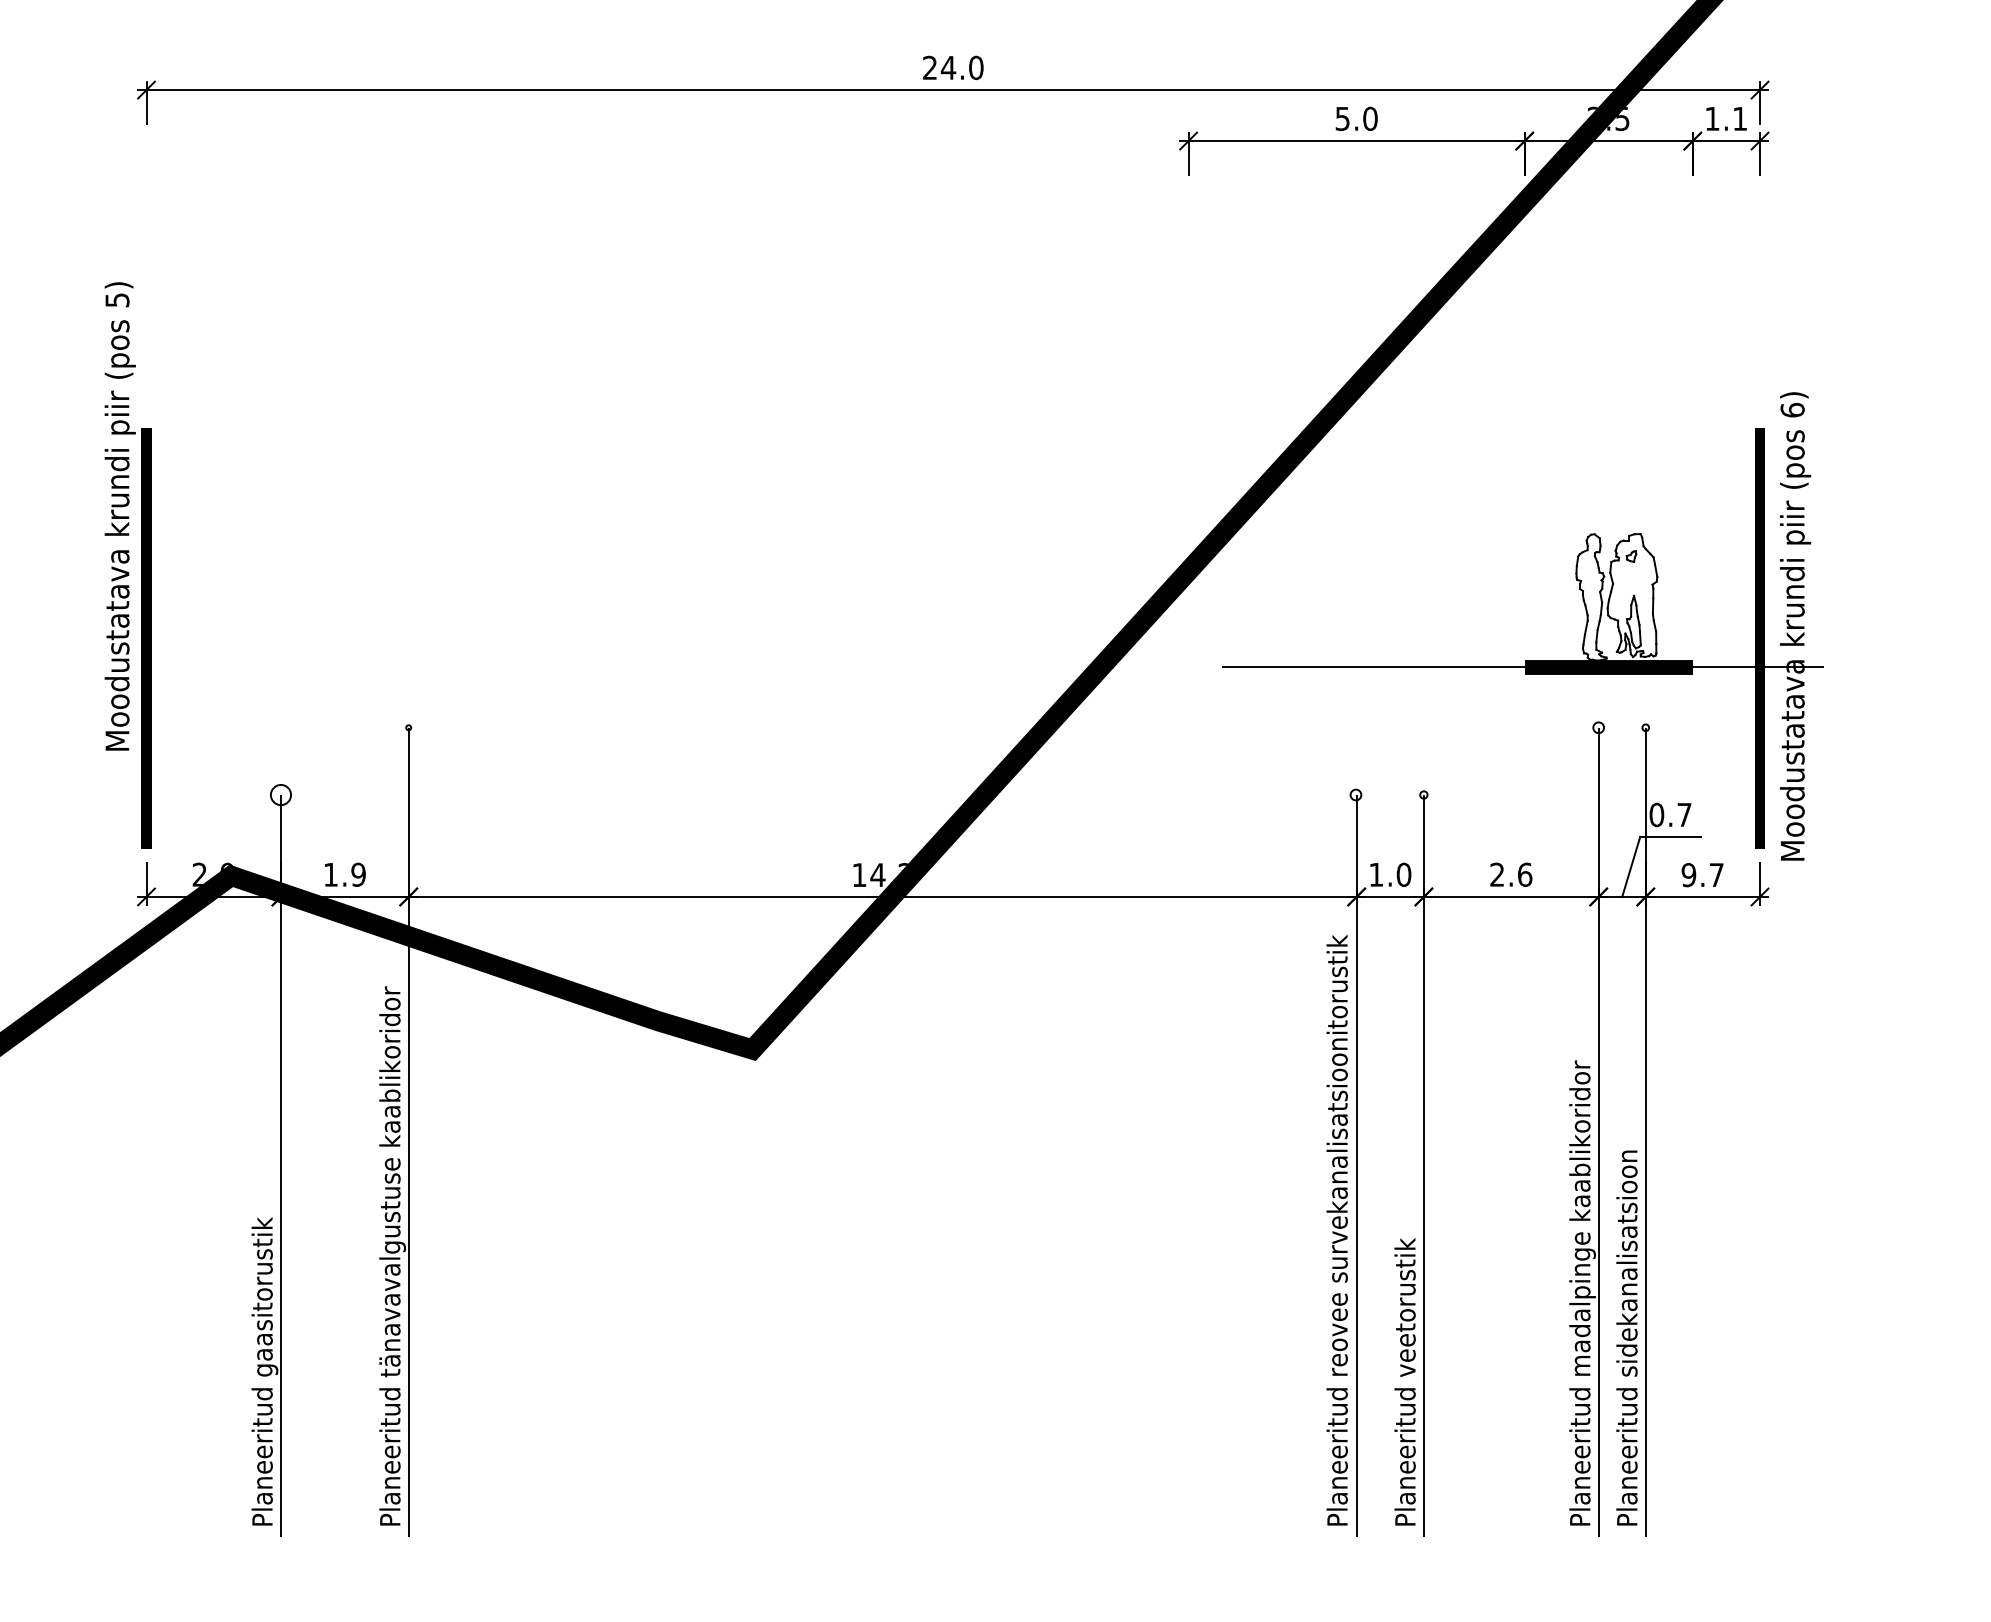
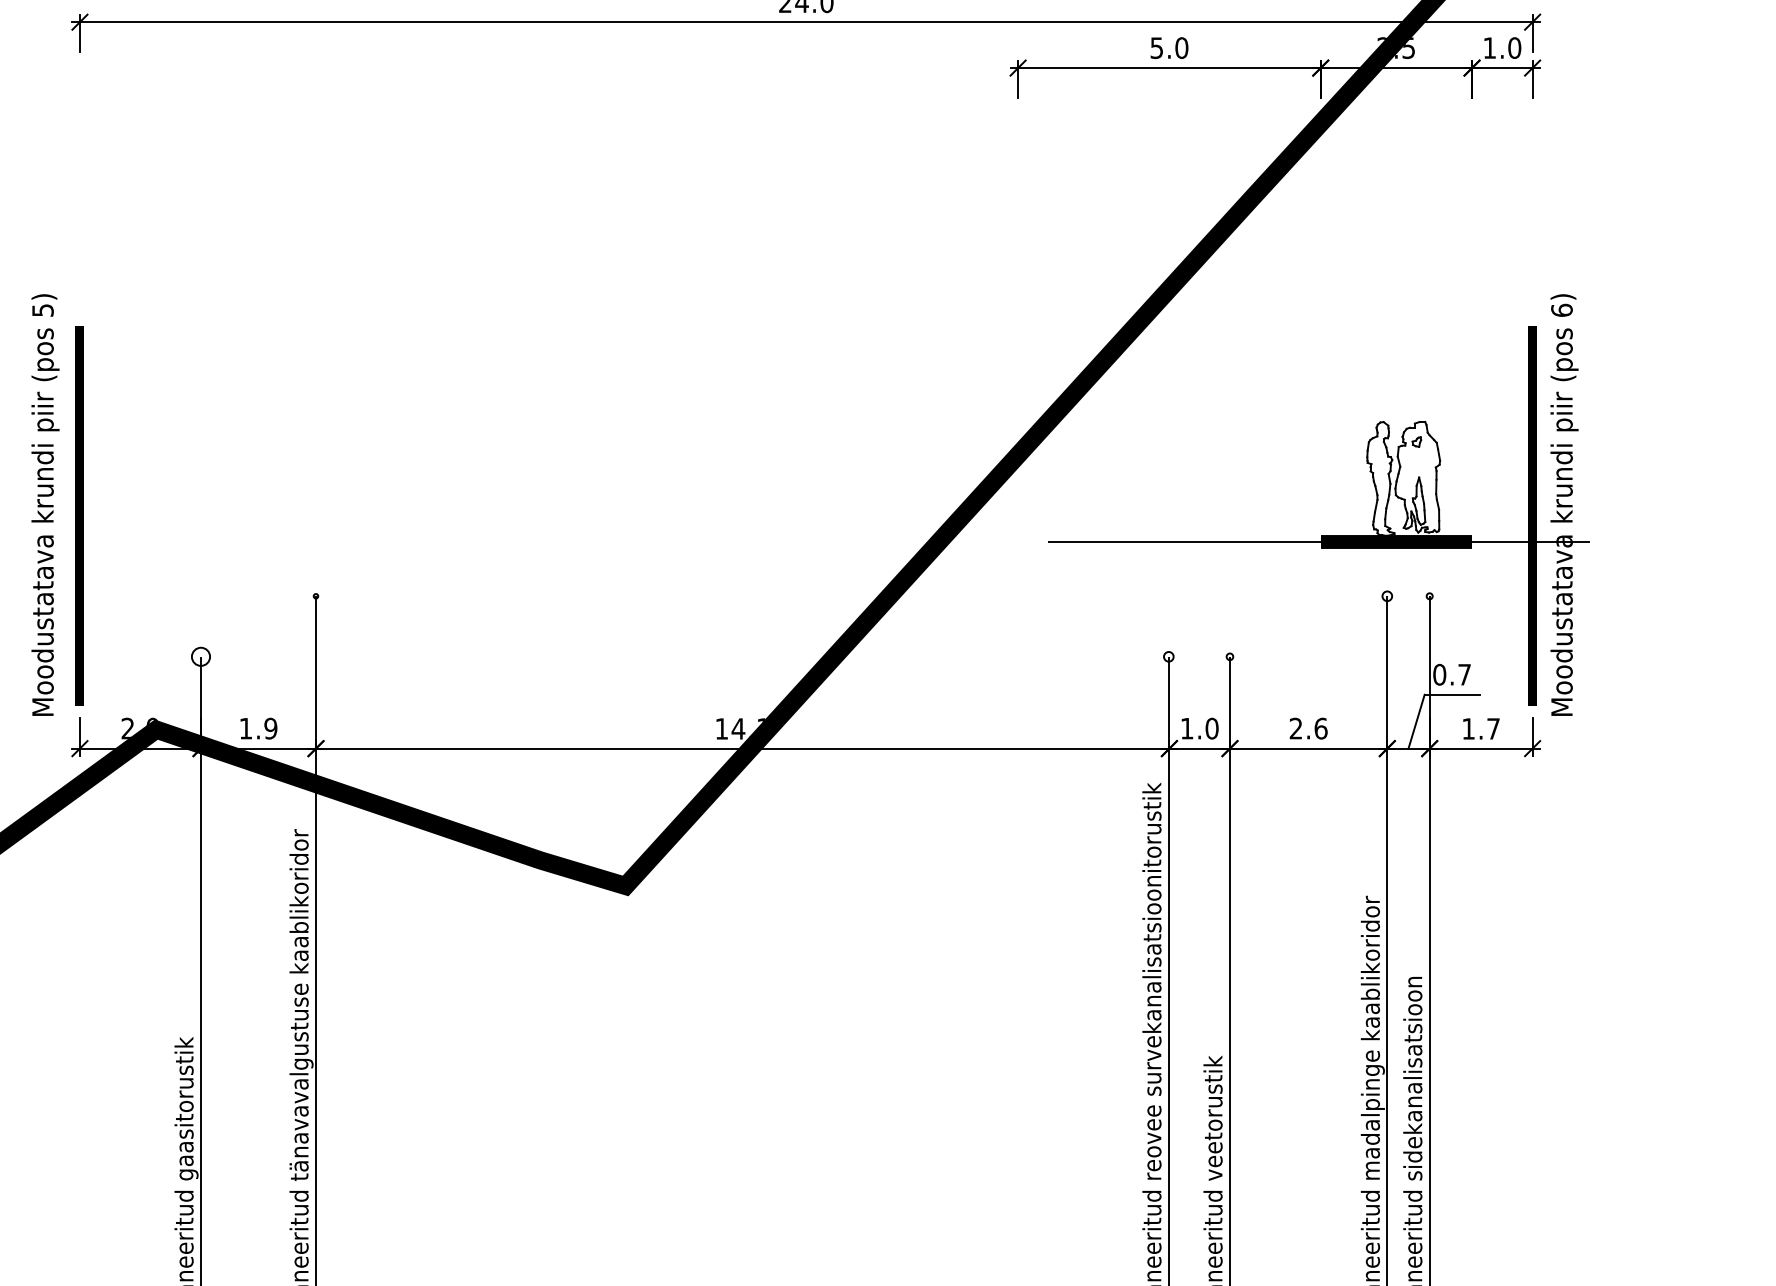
text: (1740, 118) -> (1515, 47), 1.1 -> 1.0
text: (119, 516) -> (44, 505), moved
text: (902, 865) -> (760, 720), 14.2 -> 14.1
text: (1688, 875) -> (1468, 729), 9.7 -> 1.7

